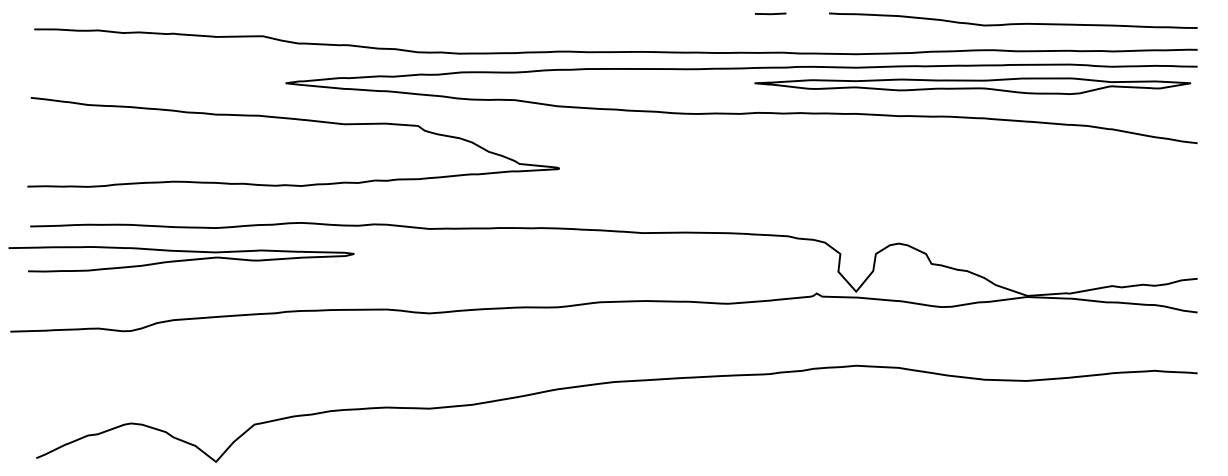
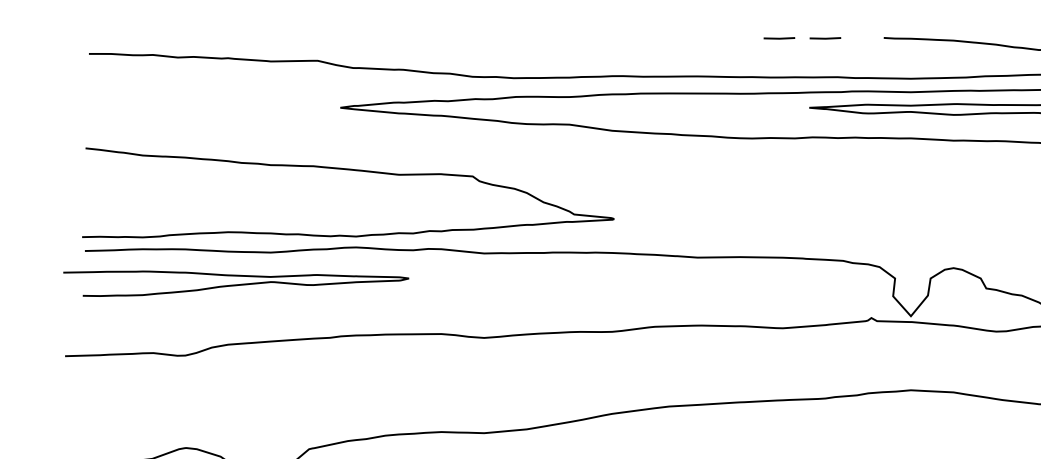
line: (724, 13) -> (779, 38), added
curve: (296, 120) -> (351, 171), moved

